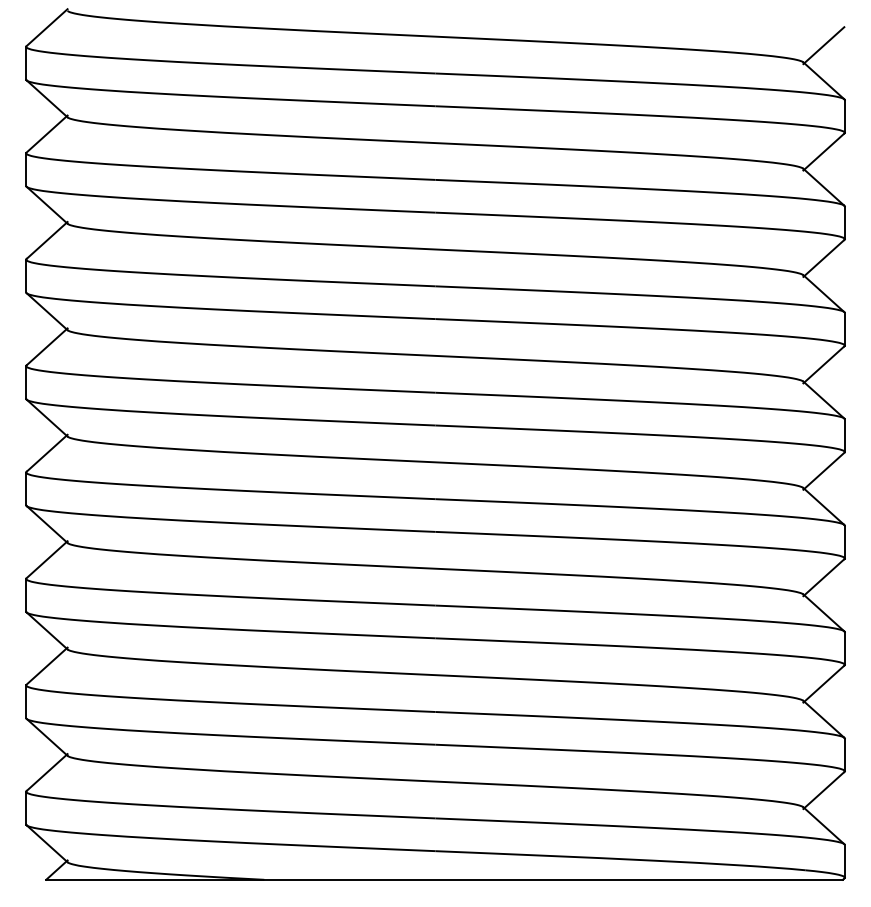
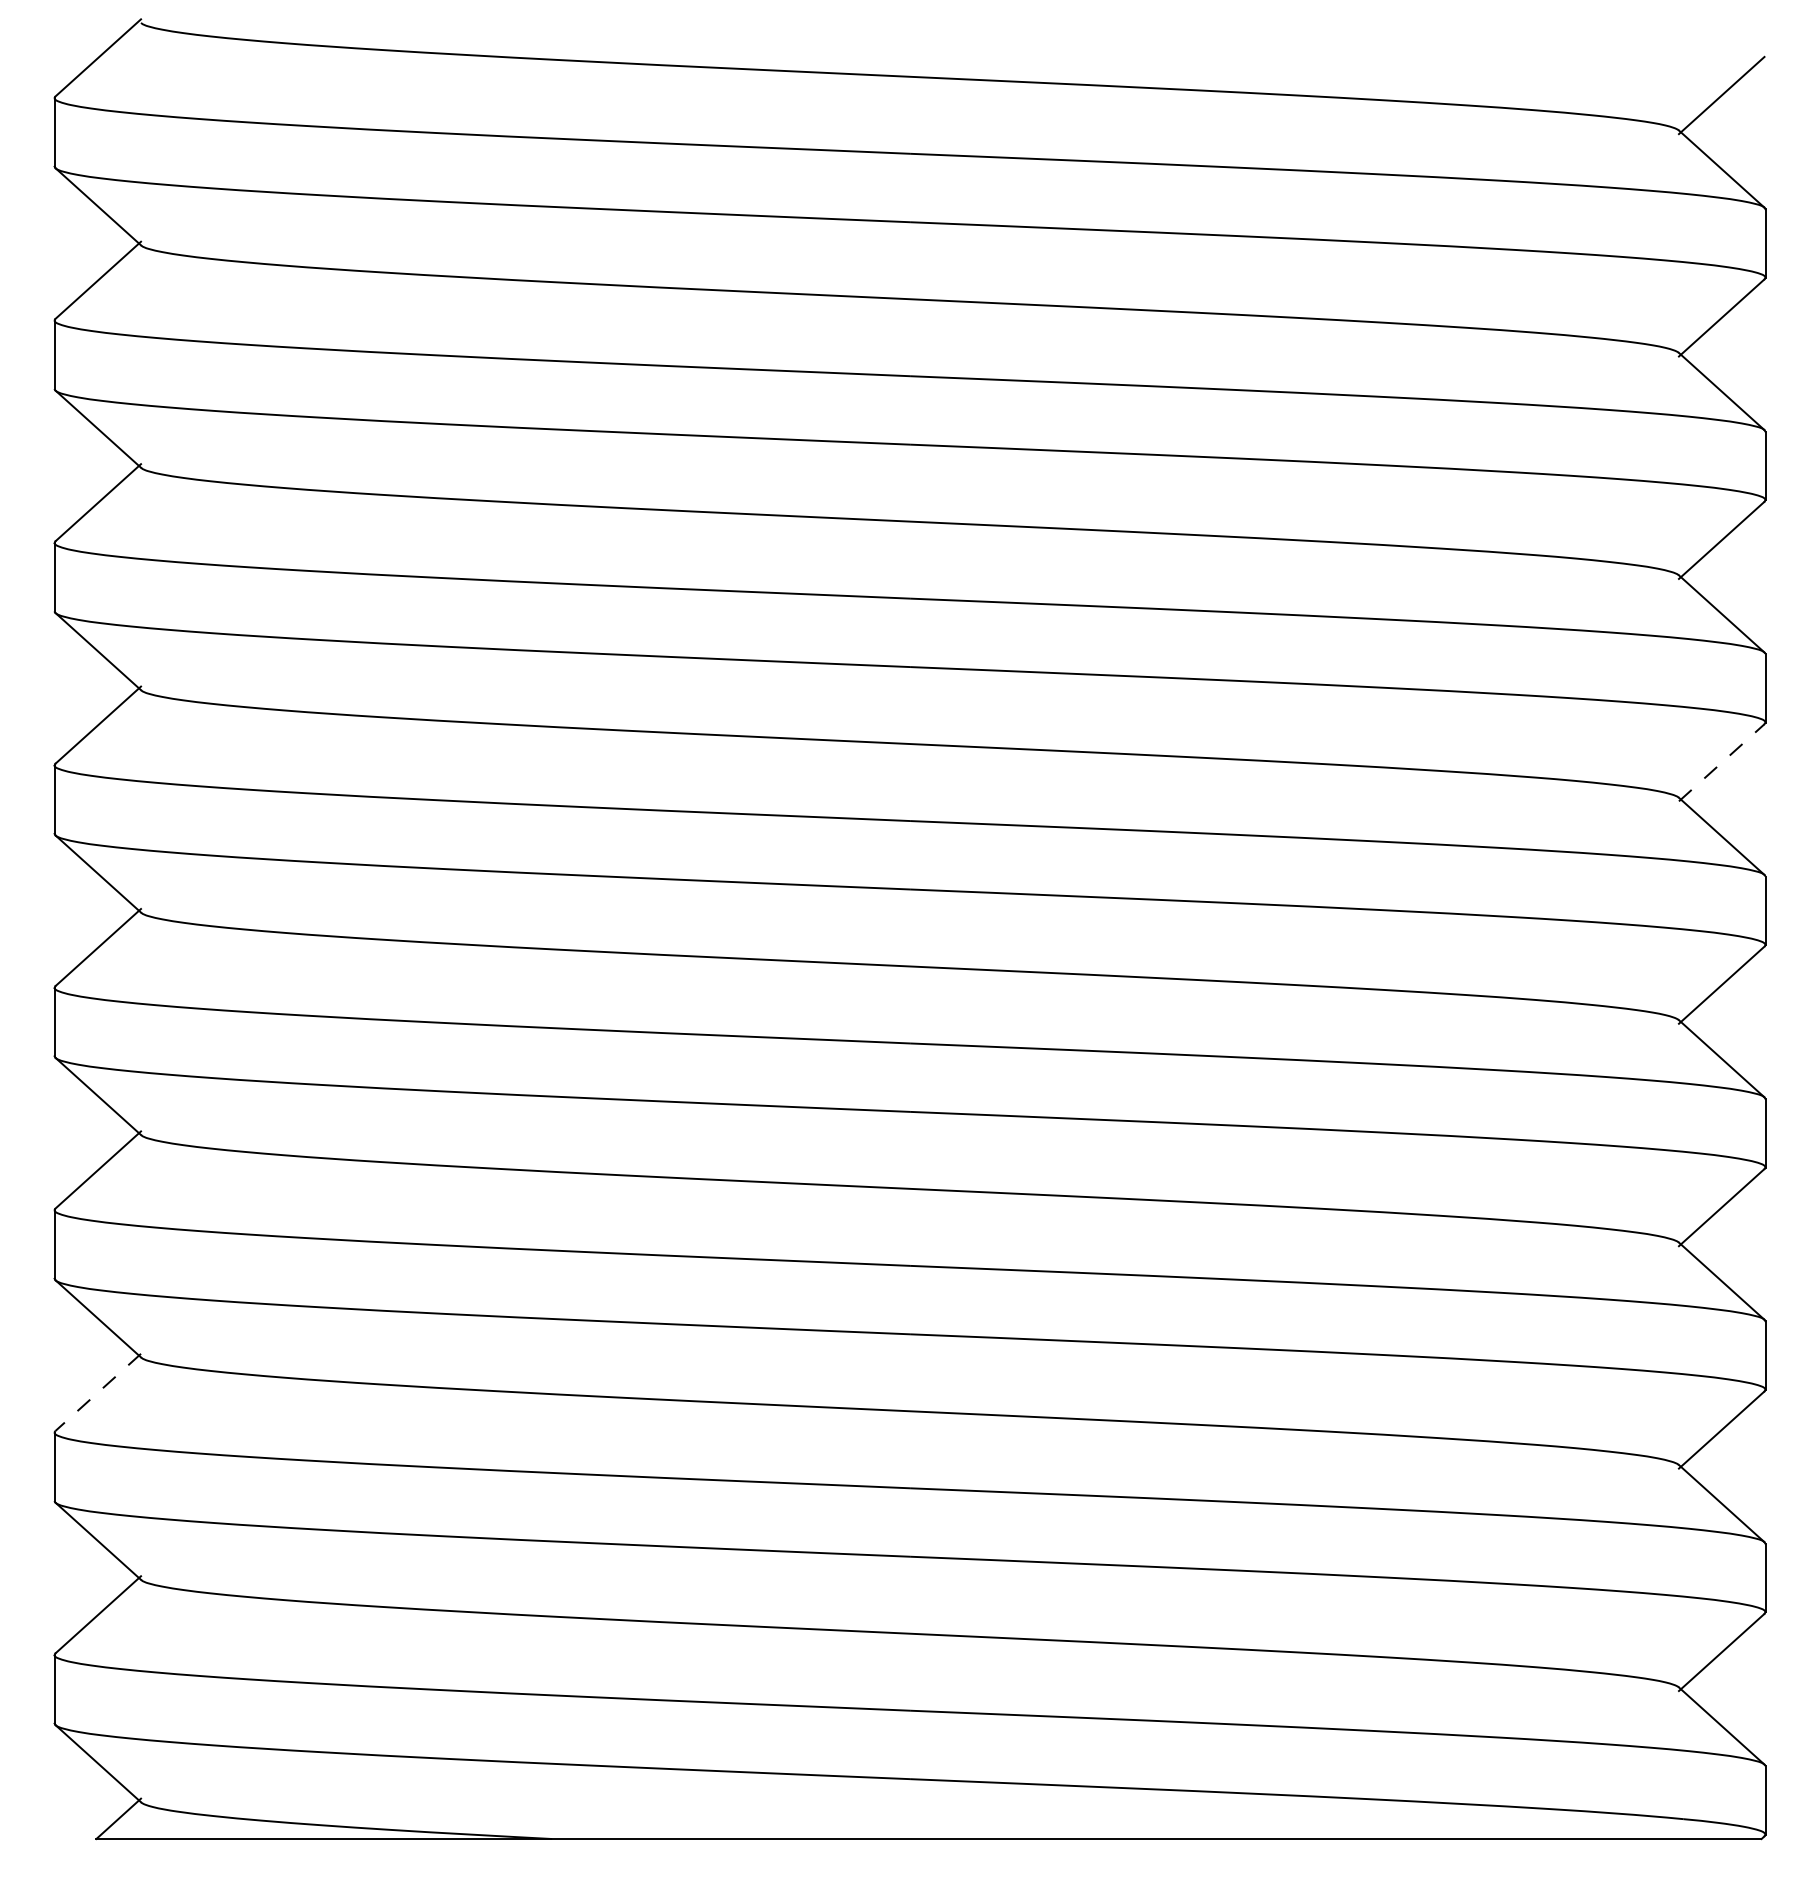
line: (823, 364) -> (1720, 761), solid -> dashed
line: (47, 666) -> (99, 1393), solid -> dashed

